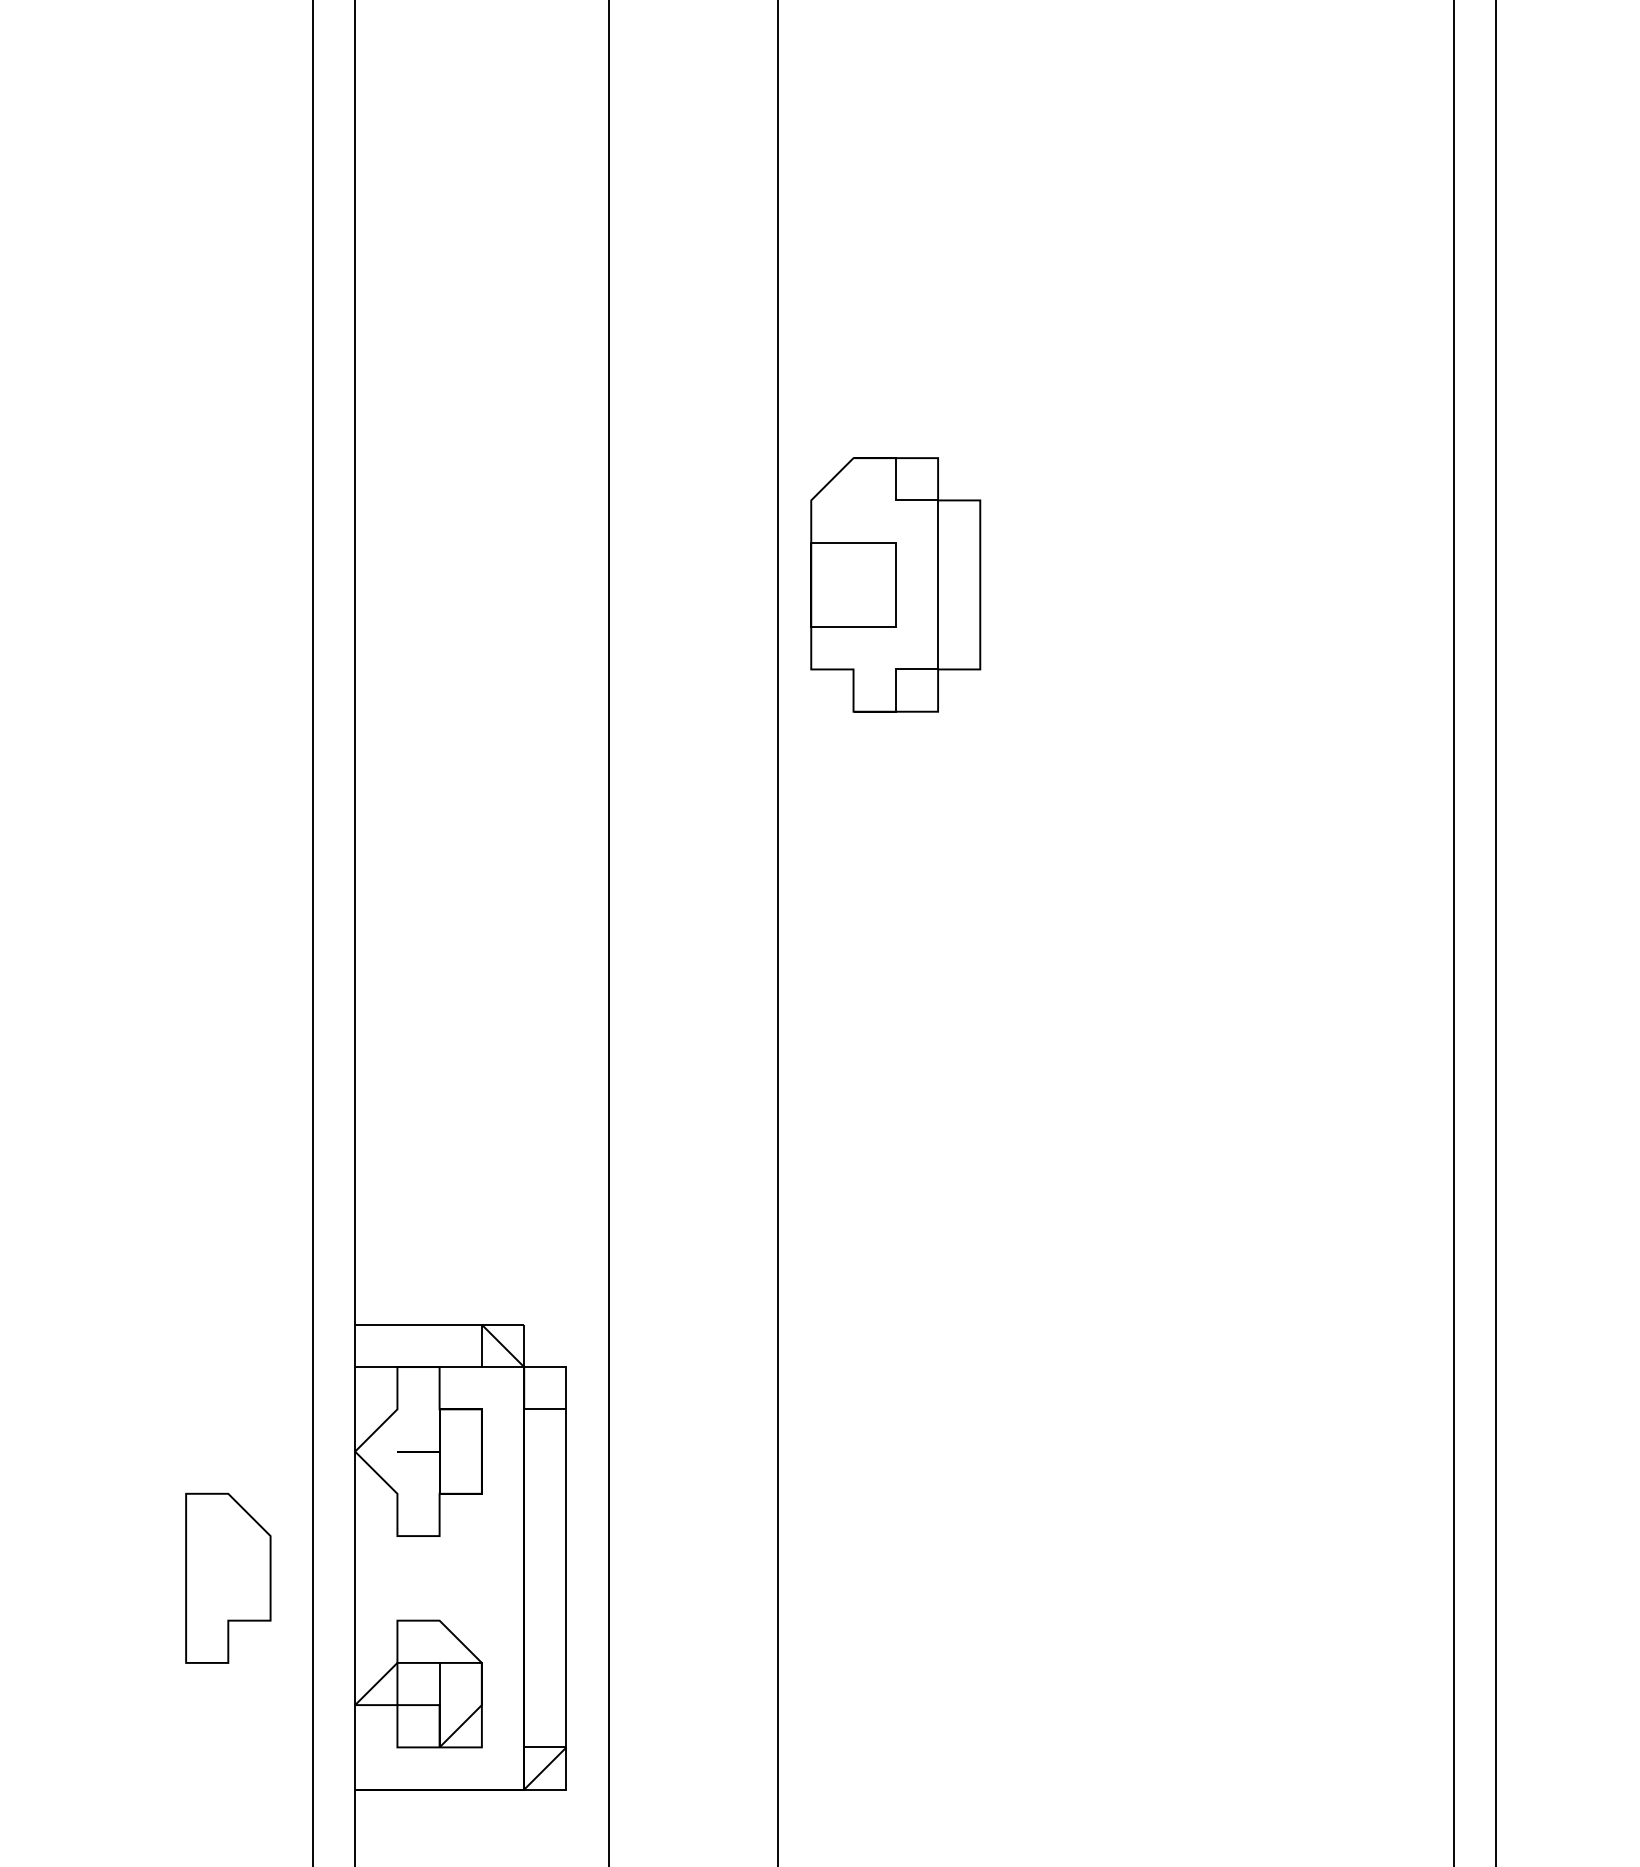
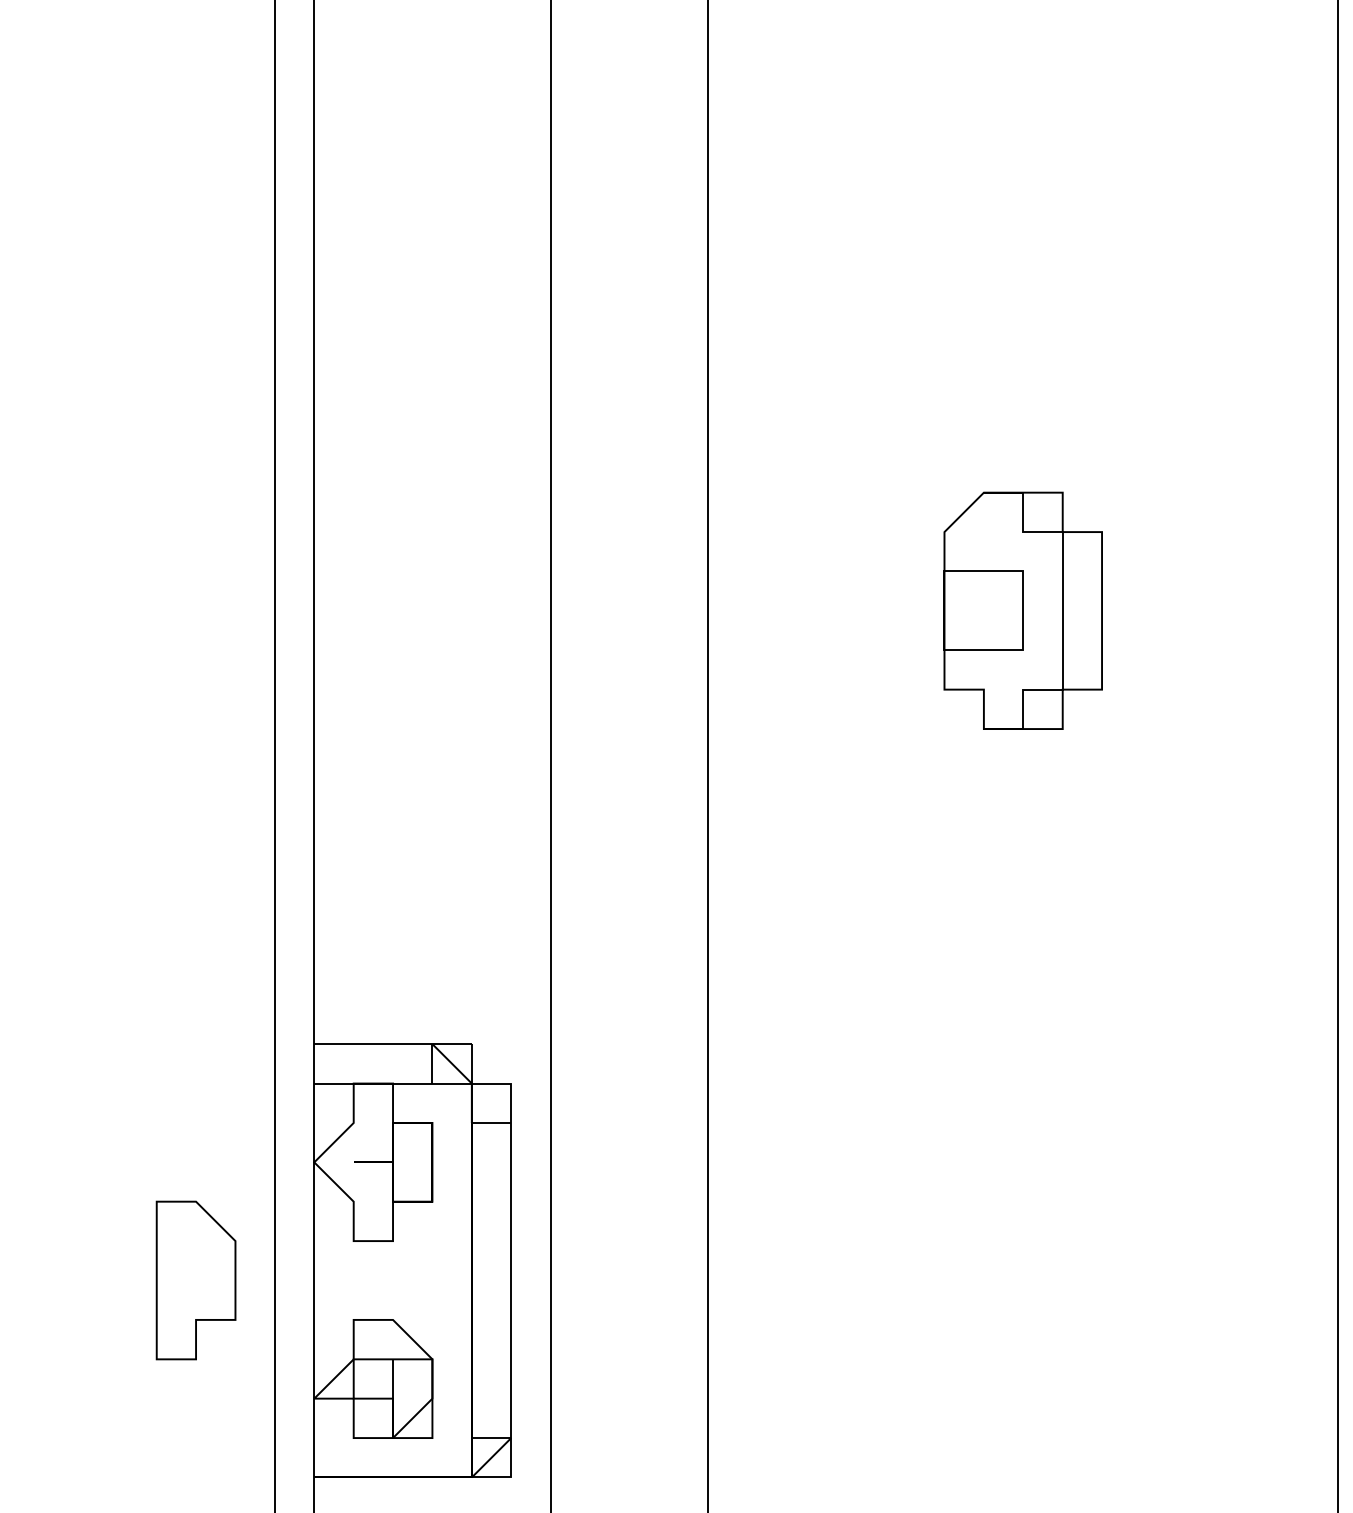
part: (895, 584) -> (1023, 610), moved

